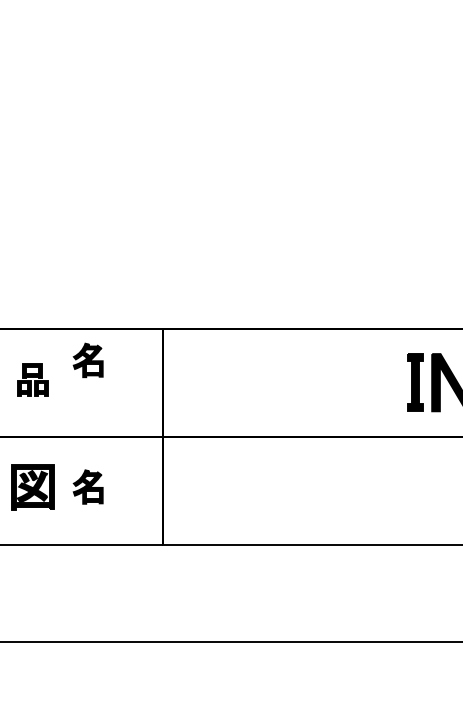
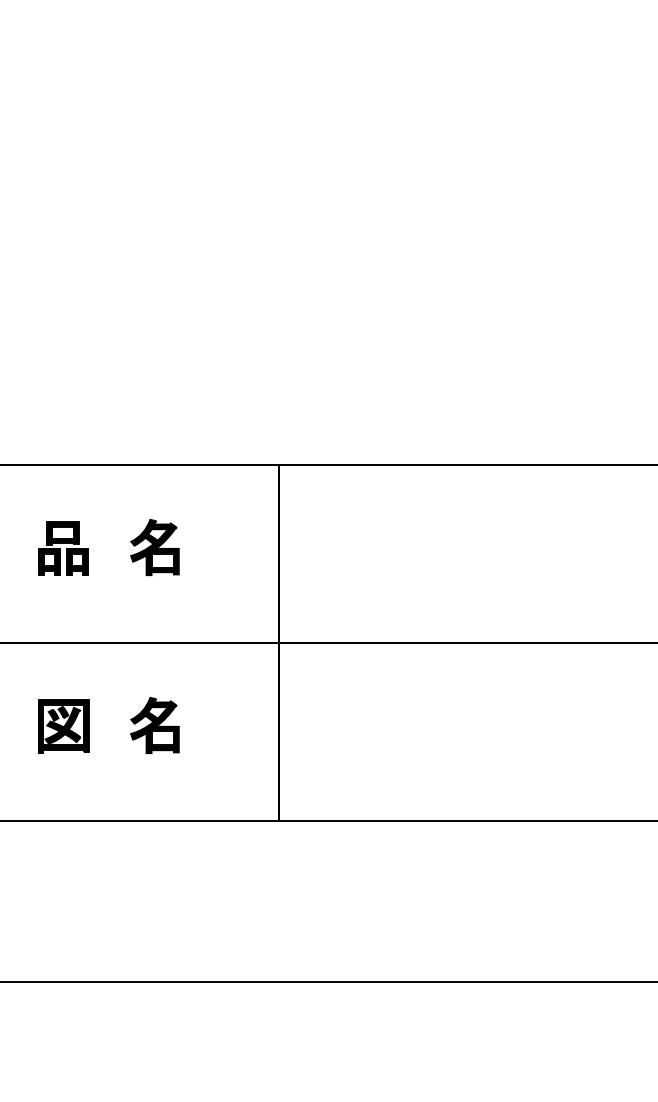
part: (87, 360) -> (153, 547), moved
part: (32, 487) -> (62, 726), size x0.71

